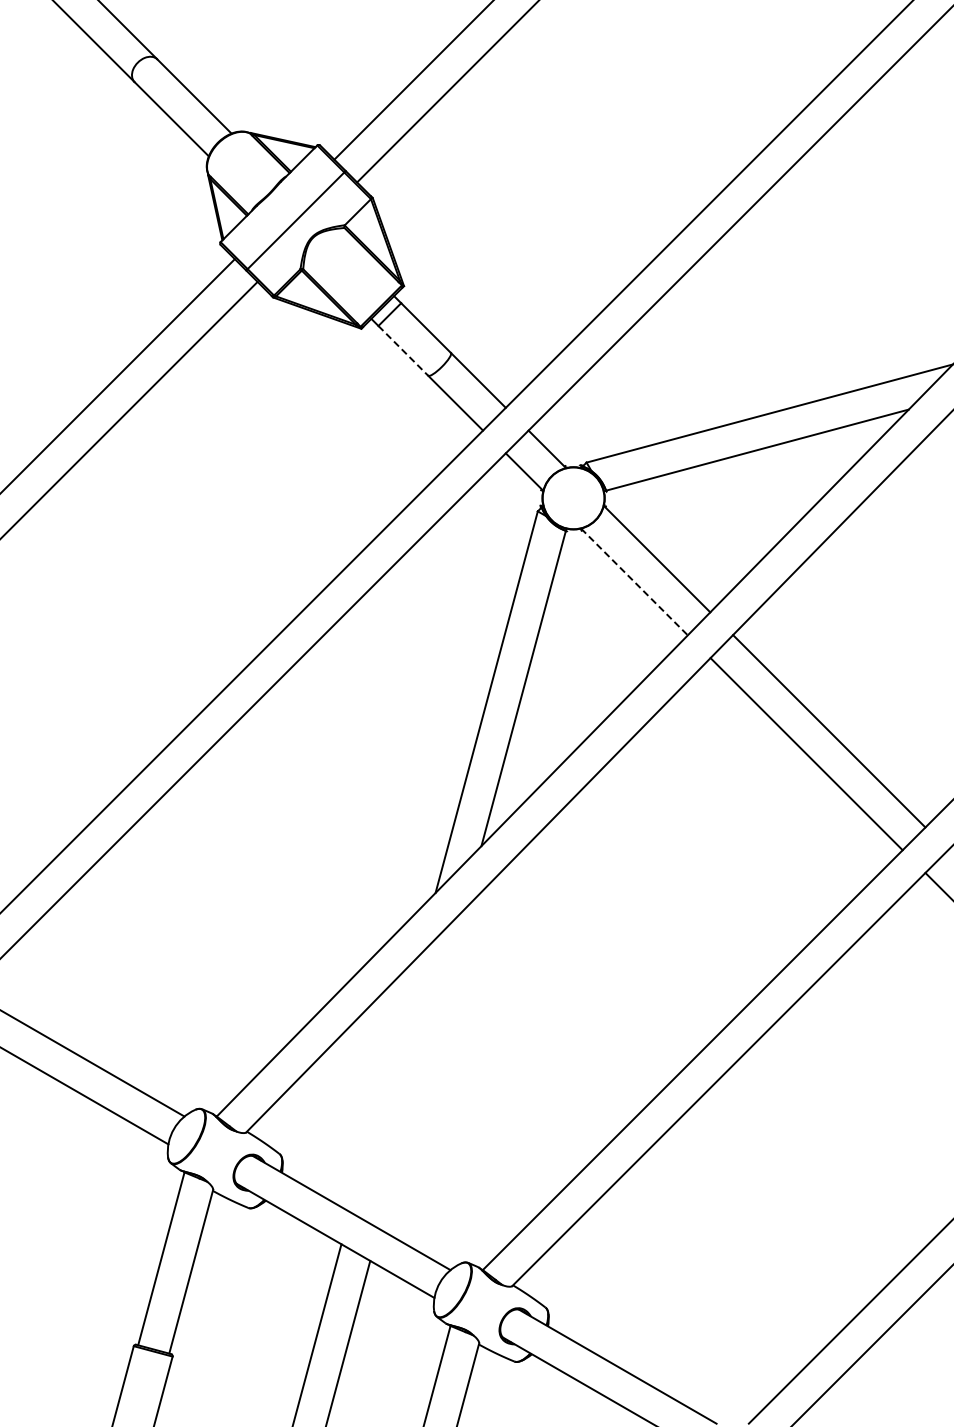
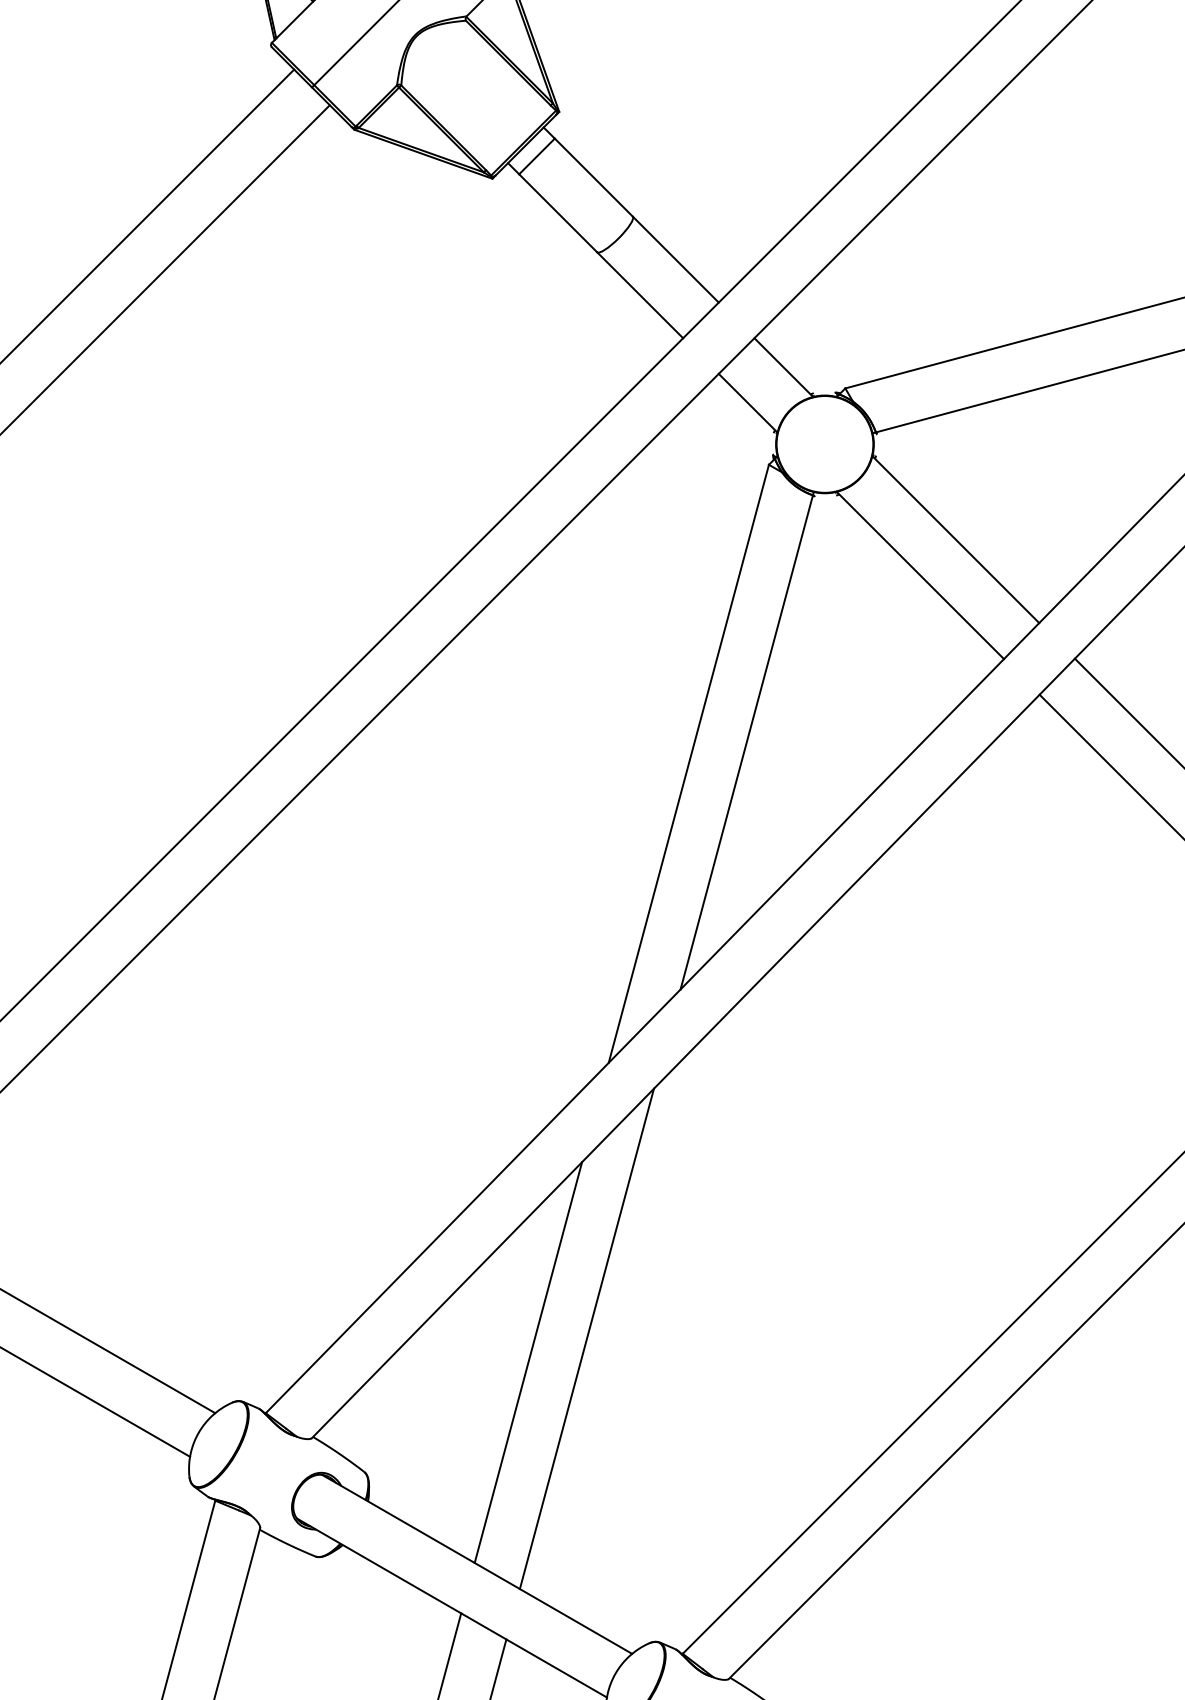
line: (403, 351) -> (558, 214), dashed -> solid
line: (634, 582) -> (920, 576), dashed -> solid
line: (421, 1068) -> (586, 1337), added
line: (384, 1084) -> (528, 1362), added

